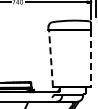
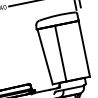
line: (51, 58) -> (45, 56), dashed -> solid
line: (66, 58) -> (60, 53), added
line: (90, 59) -> (83, 49), dashed -> solid

